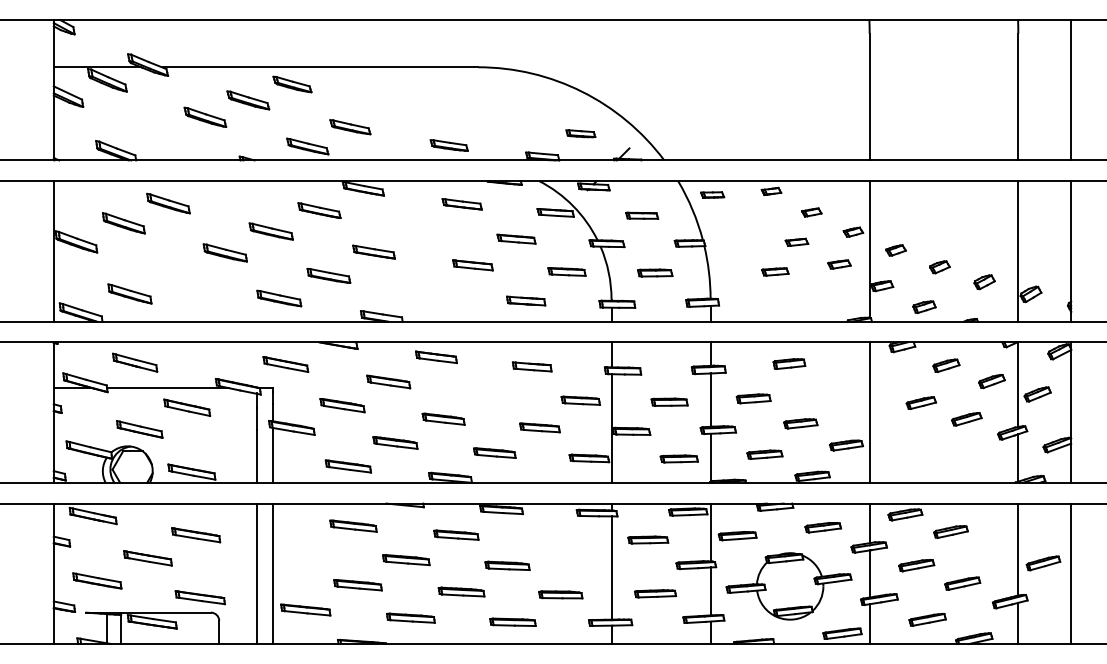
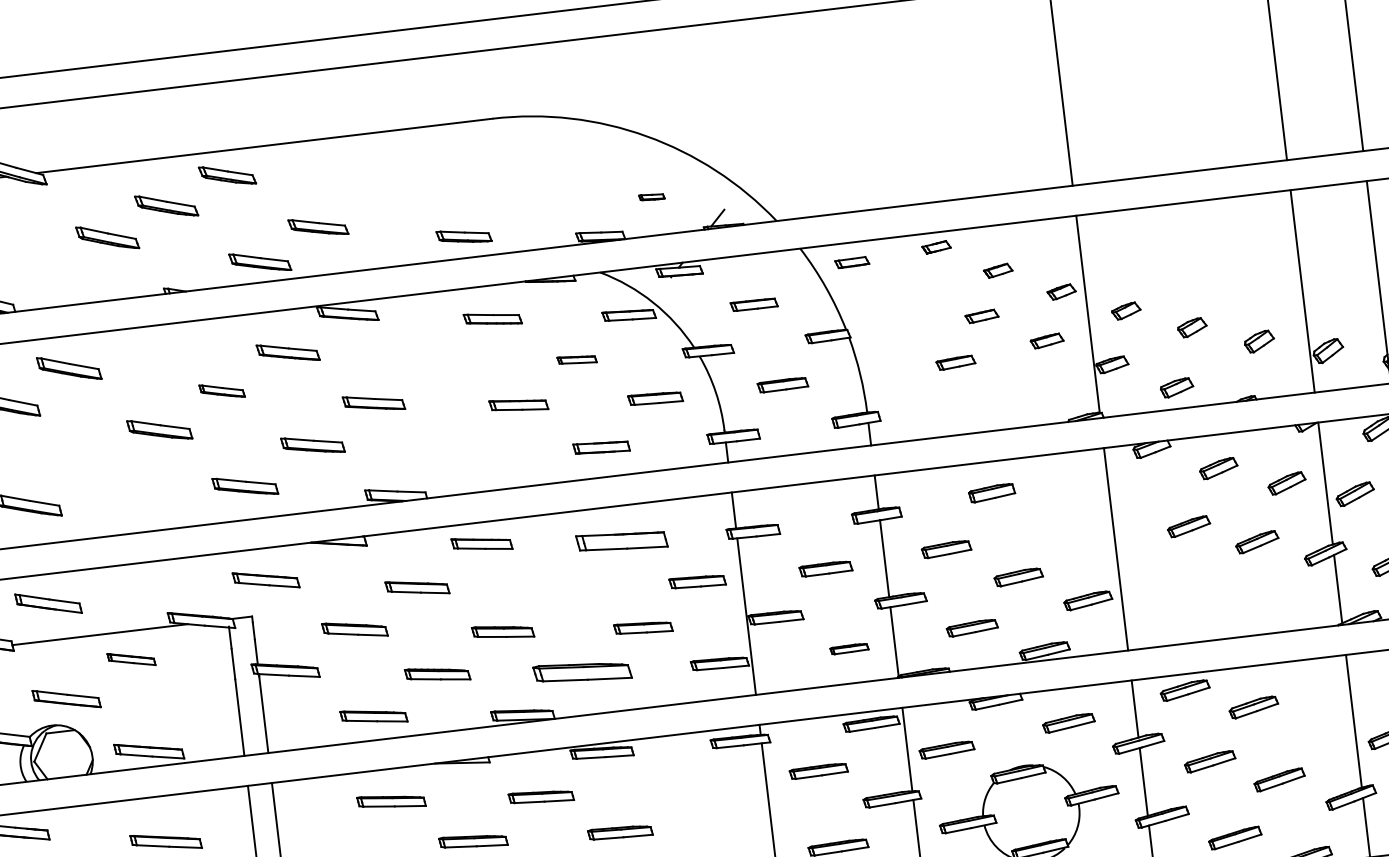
part: (580, 133) -> (651, 196), size x0.6
part: (270, 231) -> (221, 391), size x0.7
part: (516, 238) -> (576, 359), size x0.7
part: (531, 366) -> (620, 540), size x1.6
part: (187, 407) -> (131, 659), size x0.7
part: (494, 452) -> (582, 671), size x1.6
part: (678, 458) -> (848, 648), size x0.7

